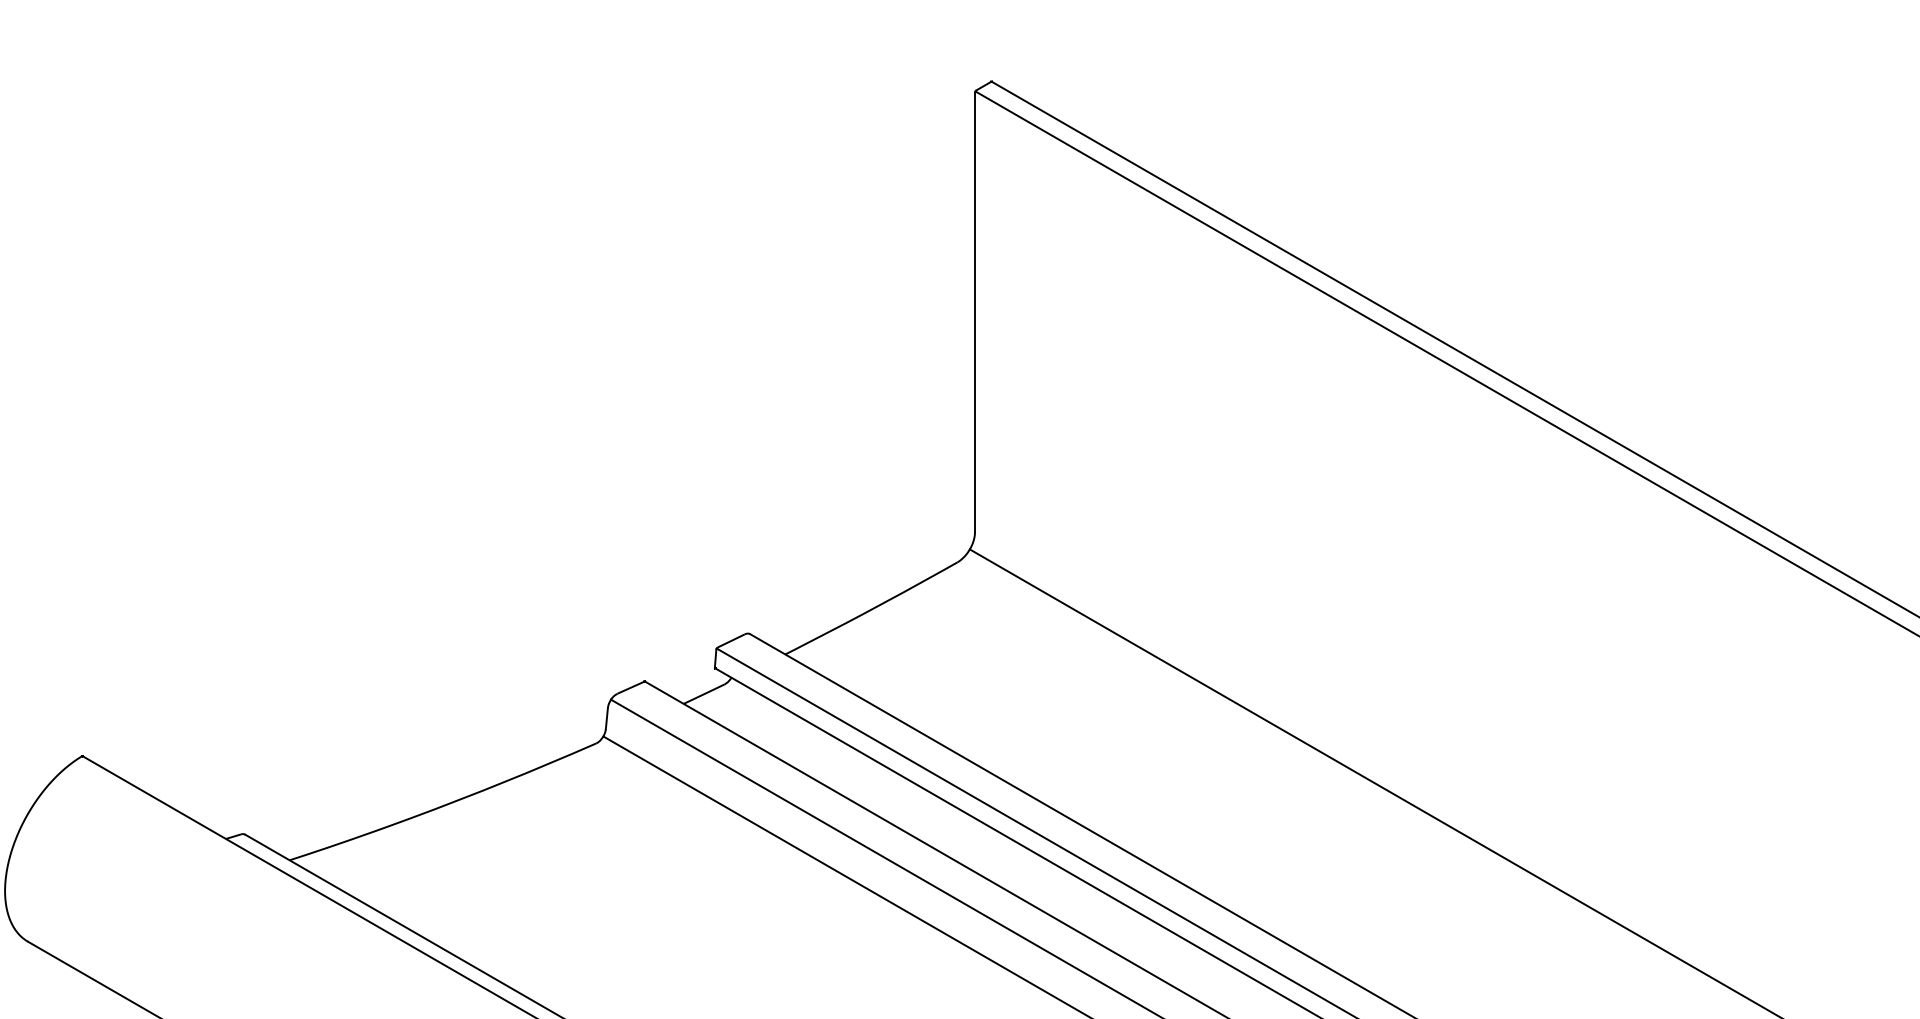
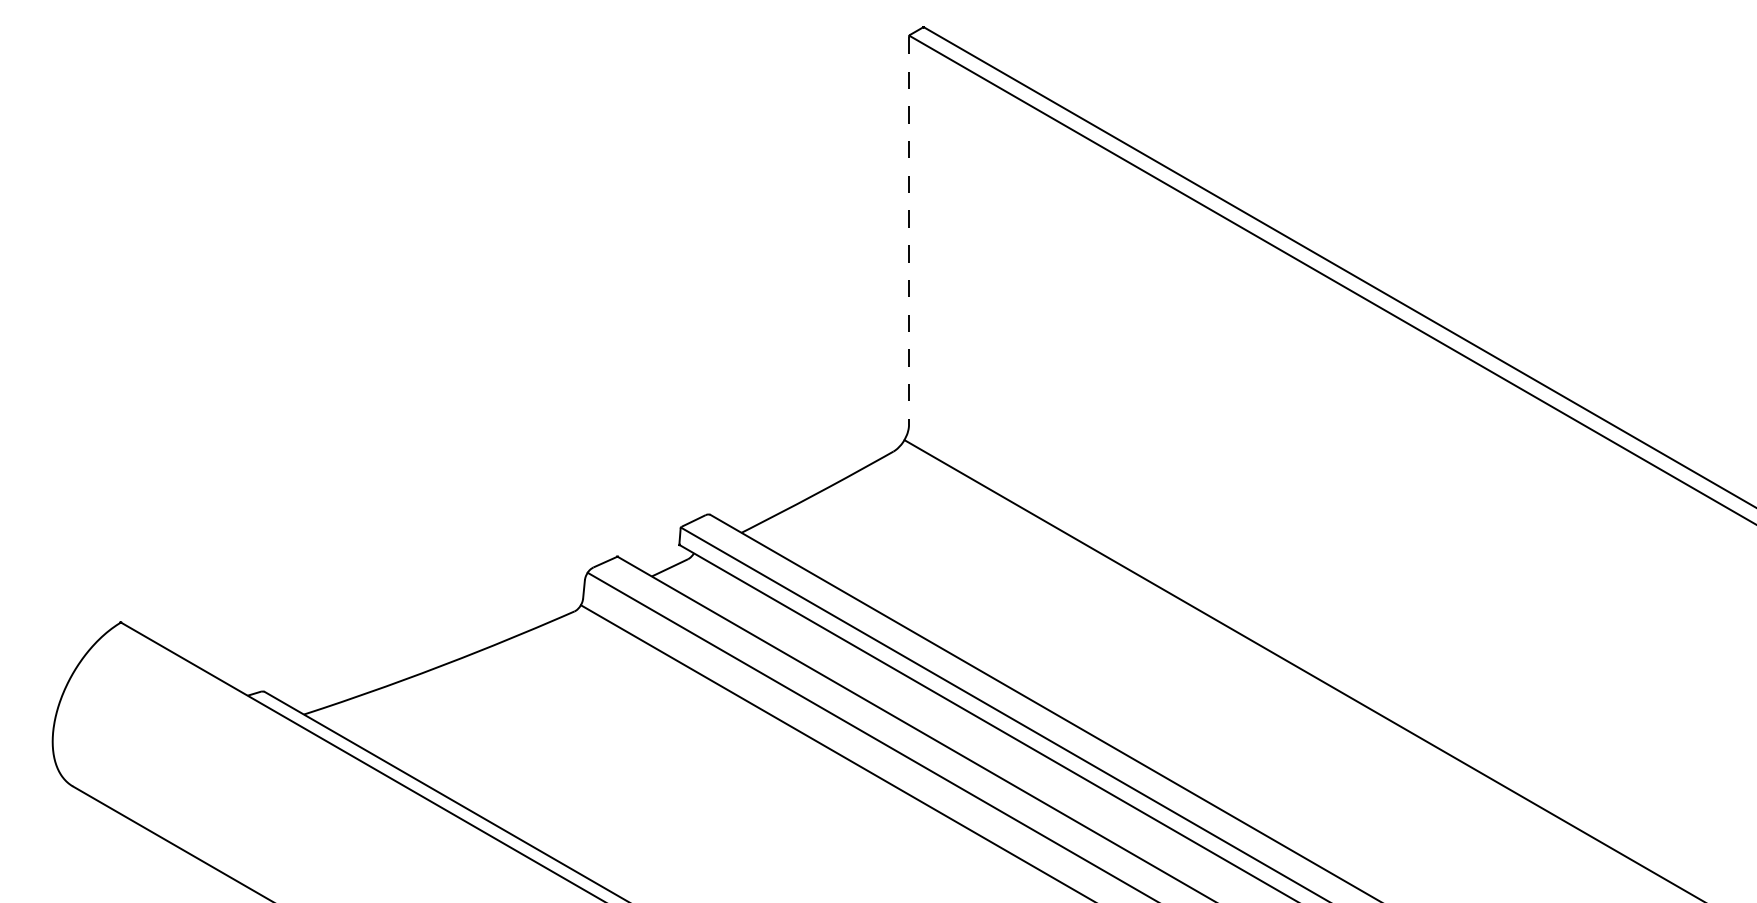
line: (975, 312) -> (909, 230), solid -> dashed

